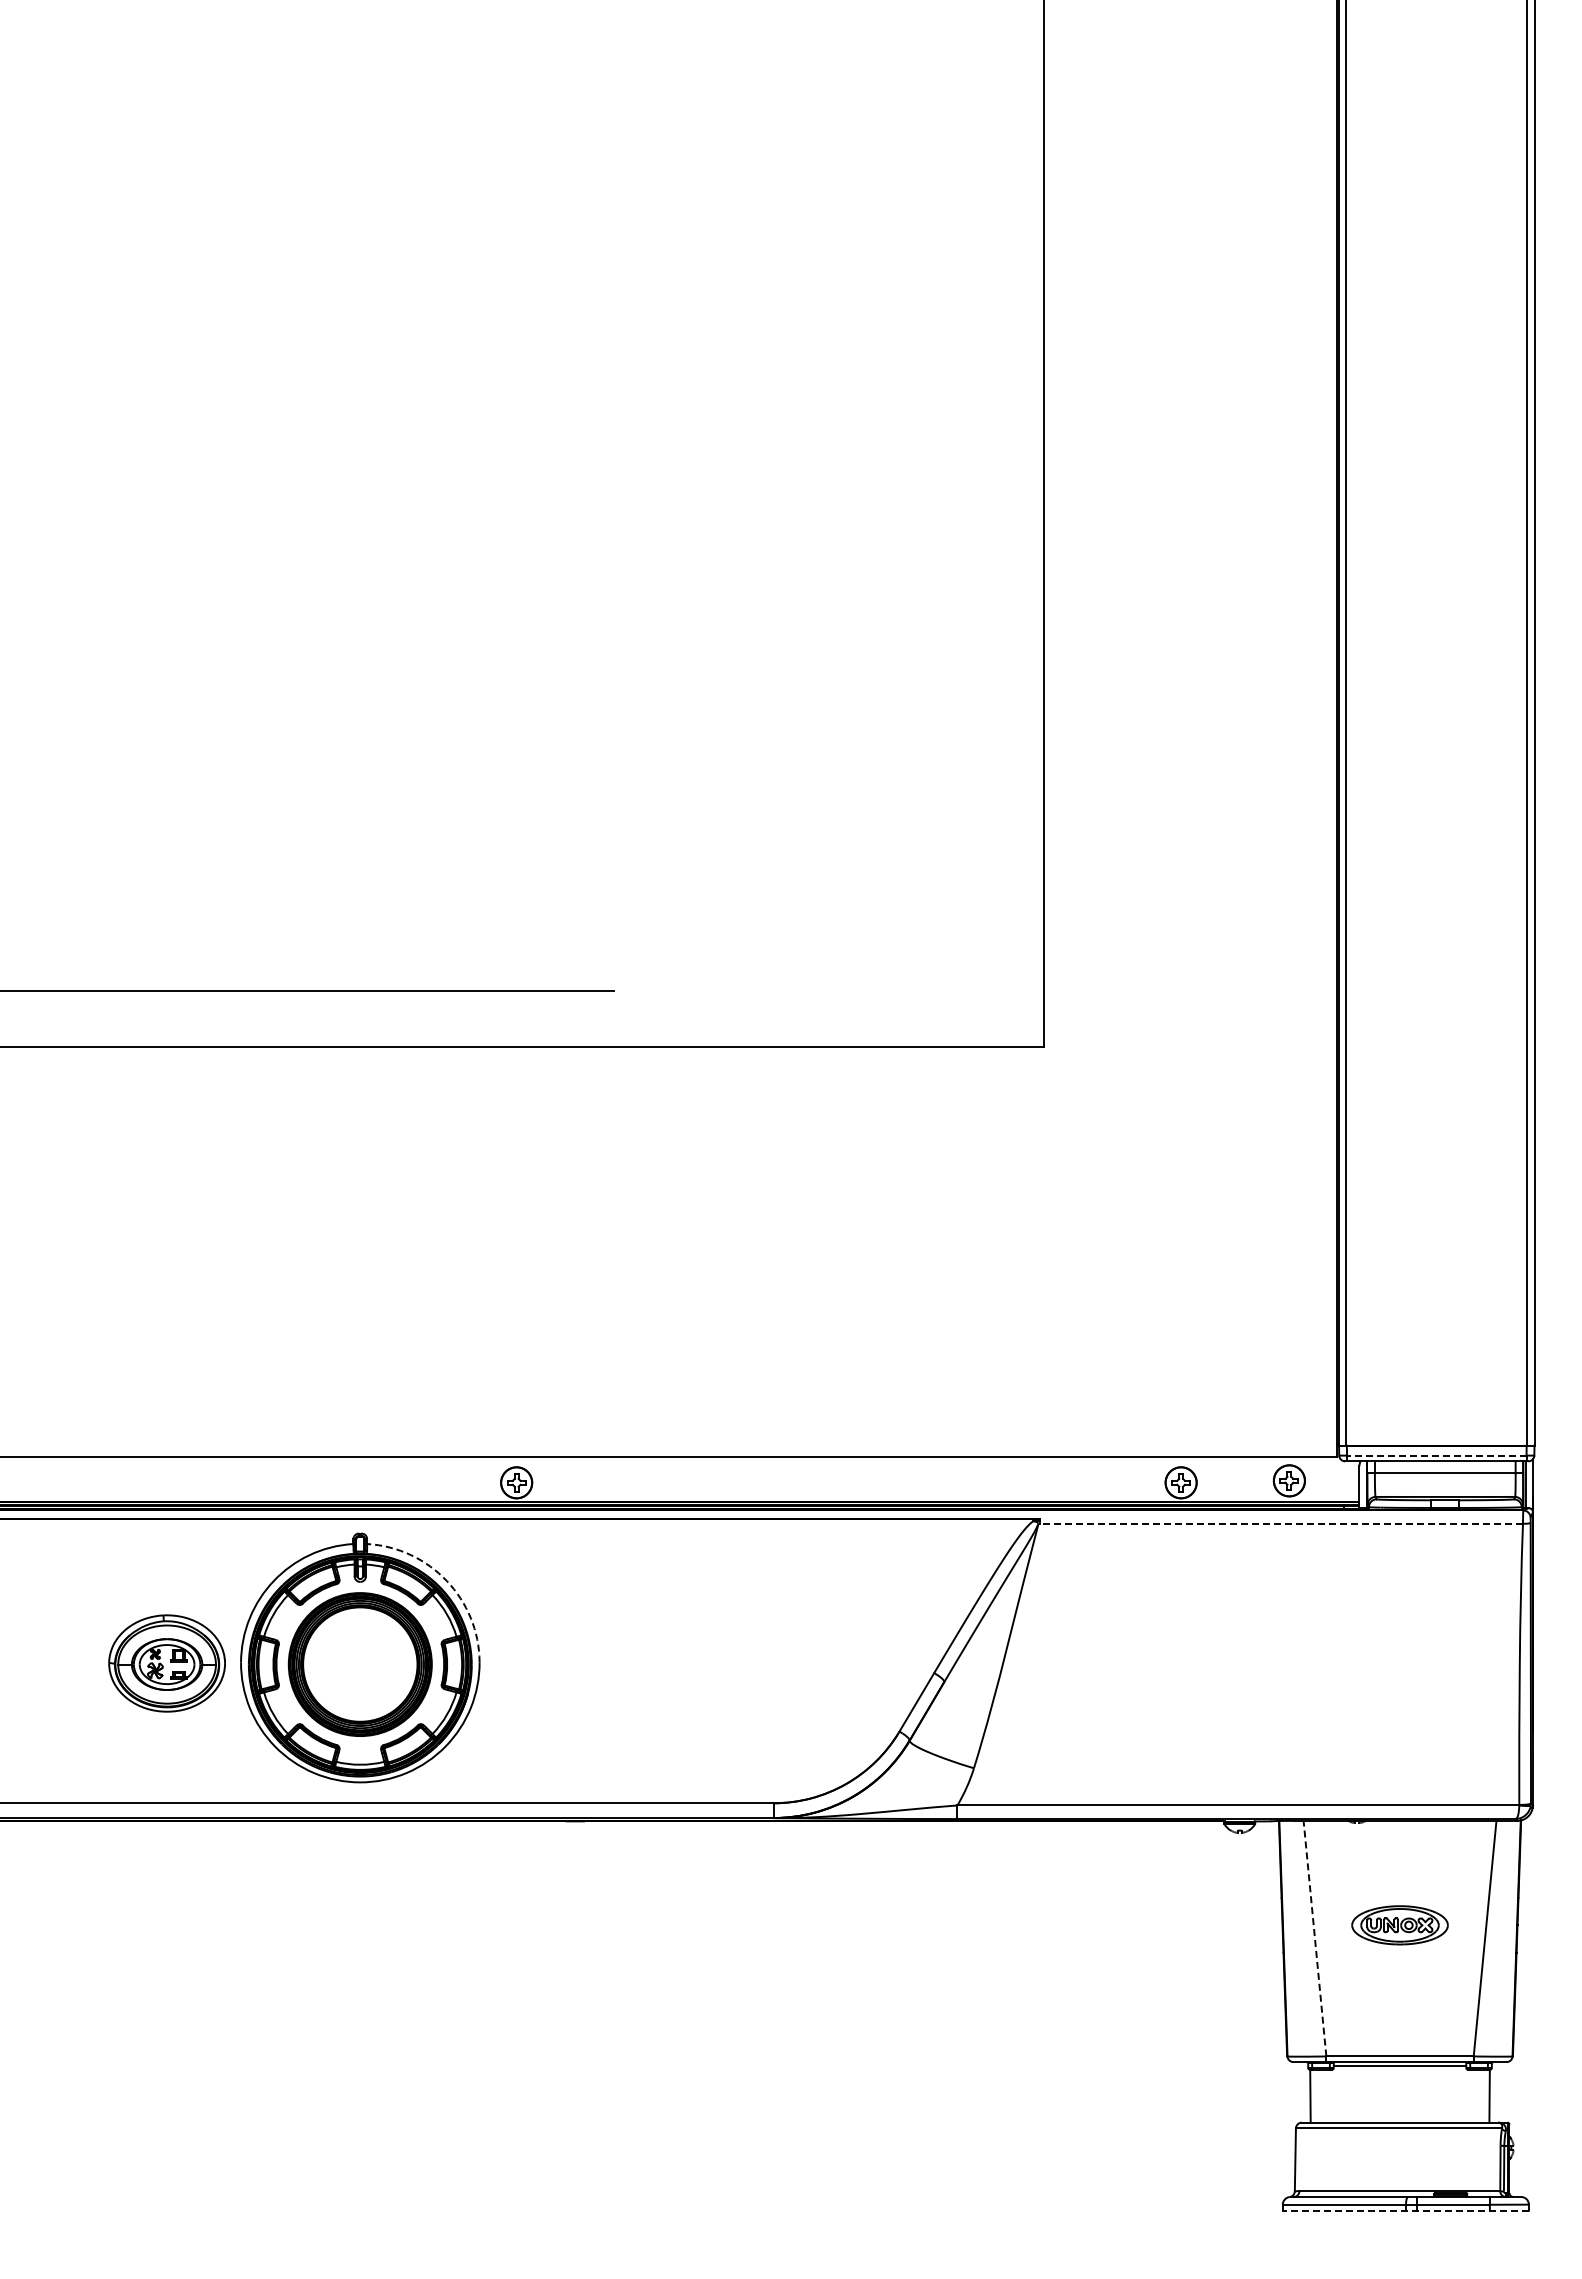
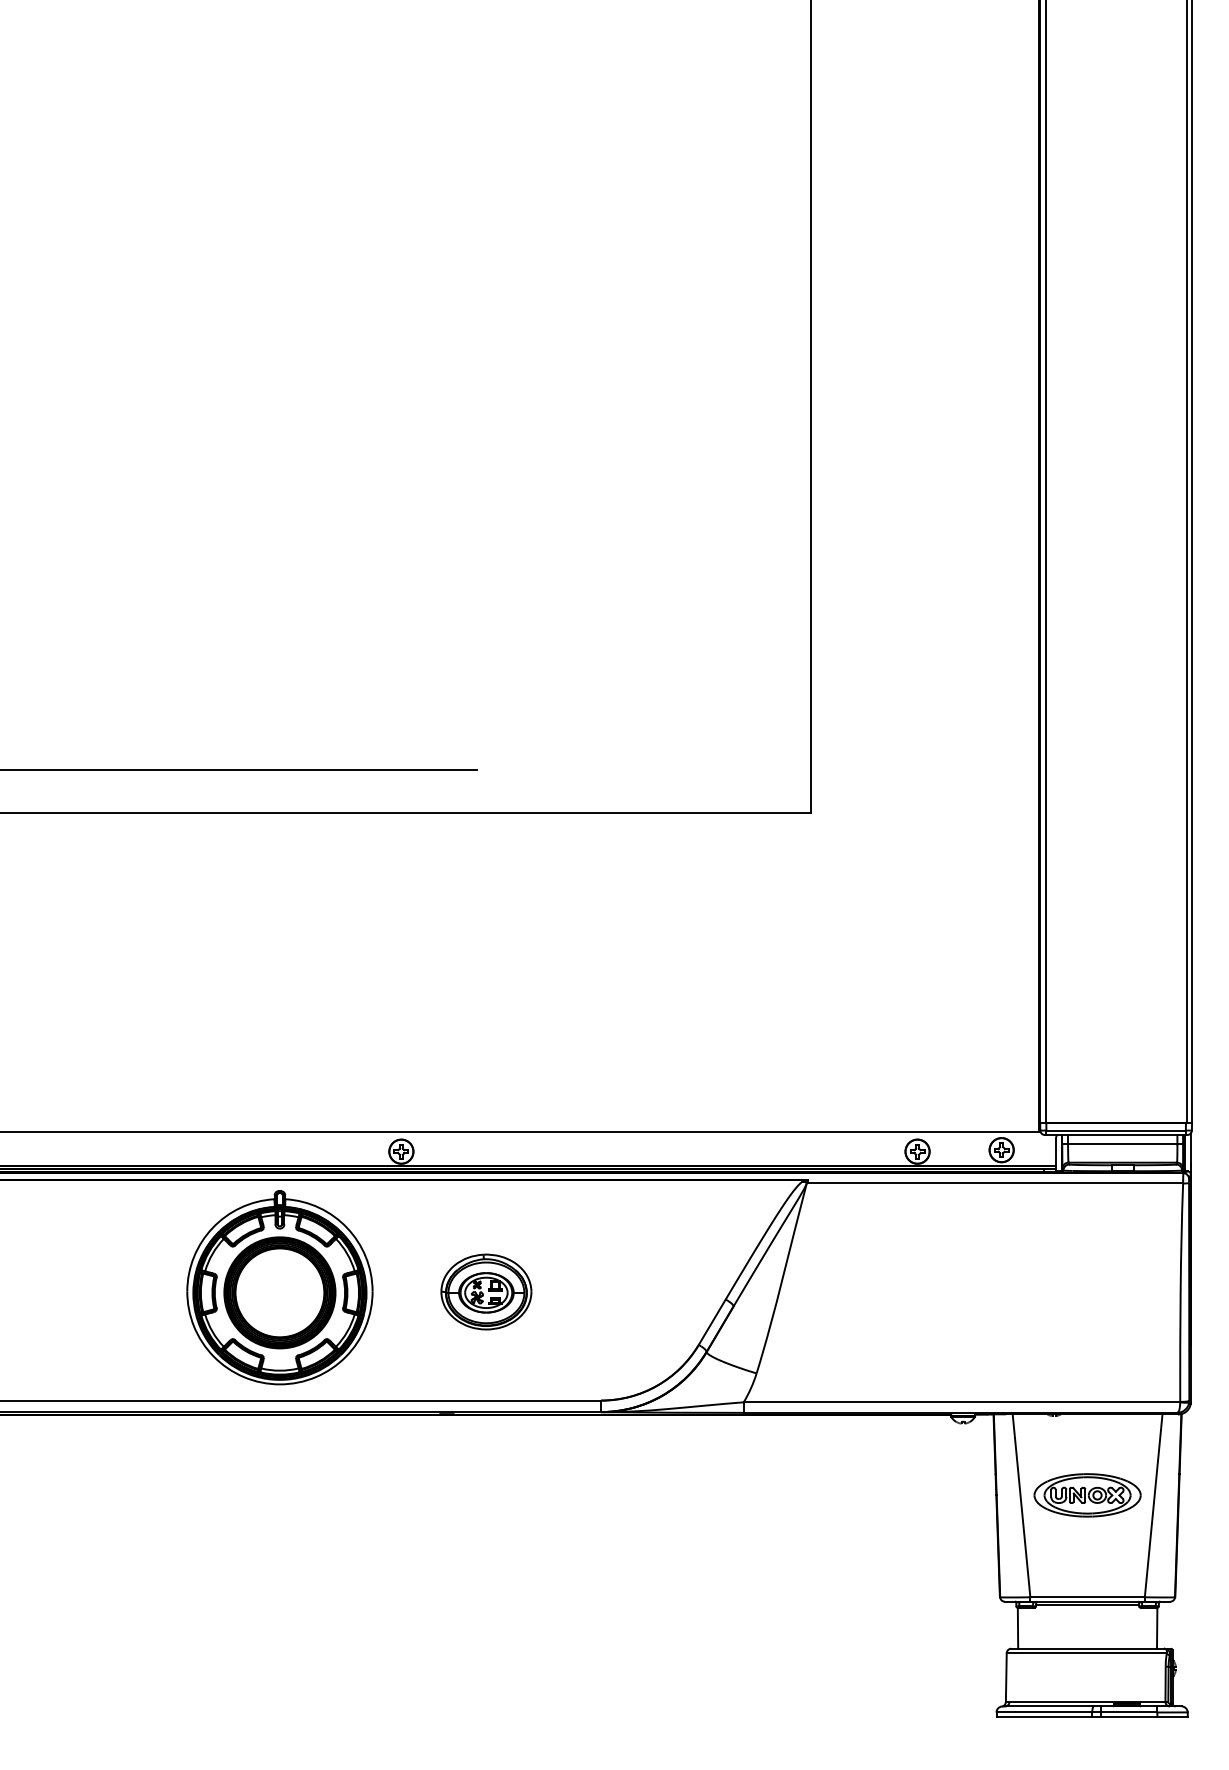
line: (1436, 1455) -> (1115, 1130), dashed -> solid
line: (1281, 1523) -> (995, 1183), dashed -> solid
arc: (446, 1581) -> (346, 1228), dashed -> solid
part: (166, 1663) -> (485, 1292), moved
part: (1399, 1925) -> (1087, 1495), size x1.43
line: (1314, 1938) -> (1021, 1505), dashed -> solid
line: (1405, 2210) -> (1091, 1716), dashed -> solid

